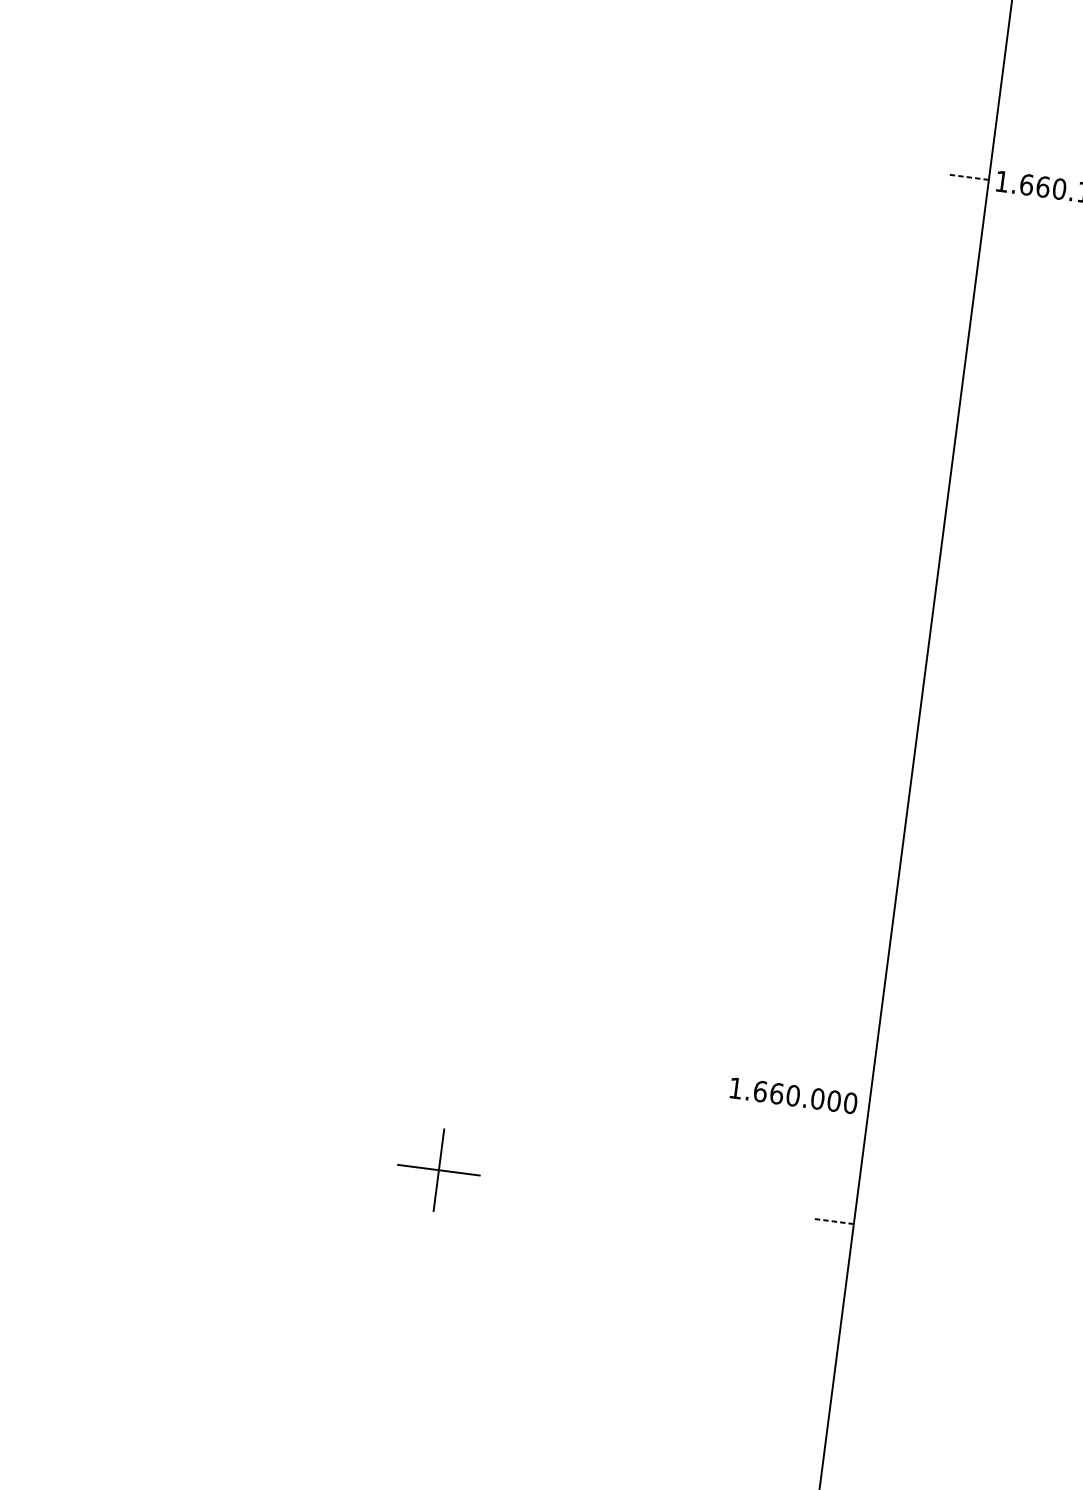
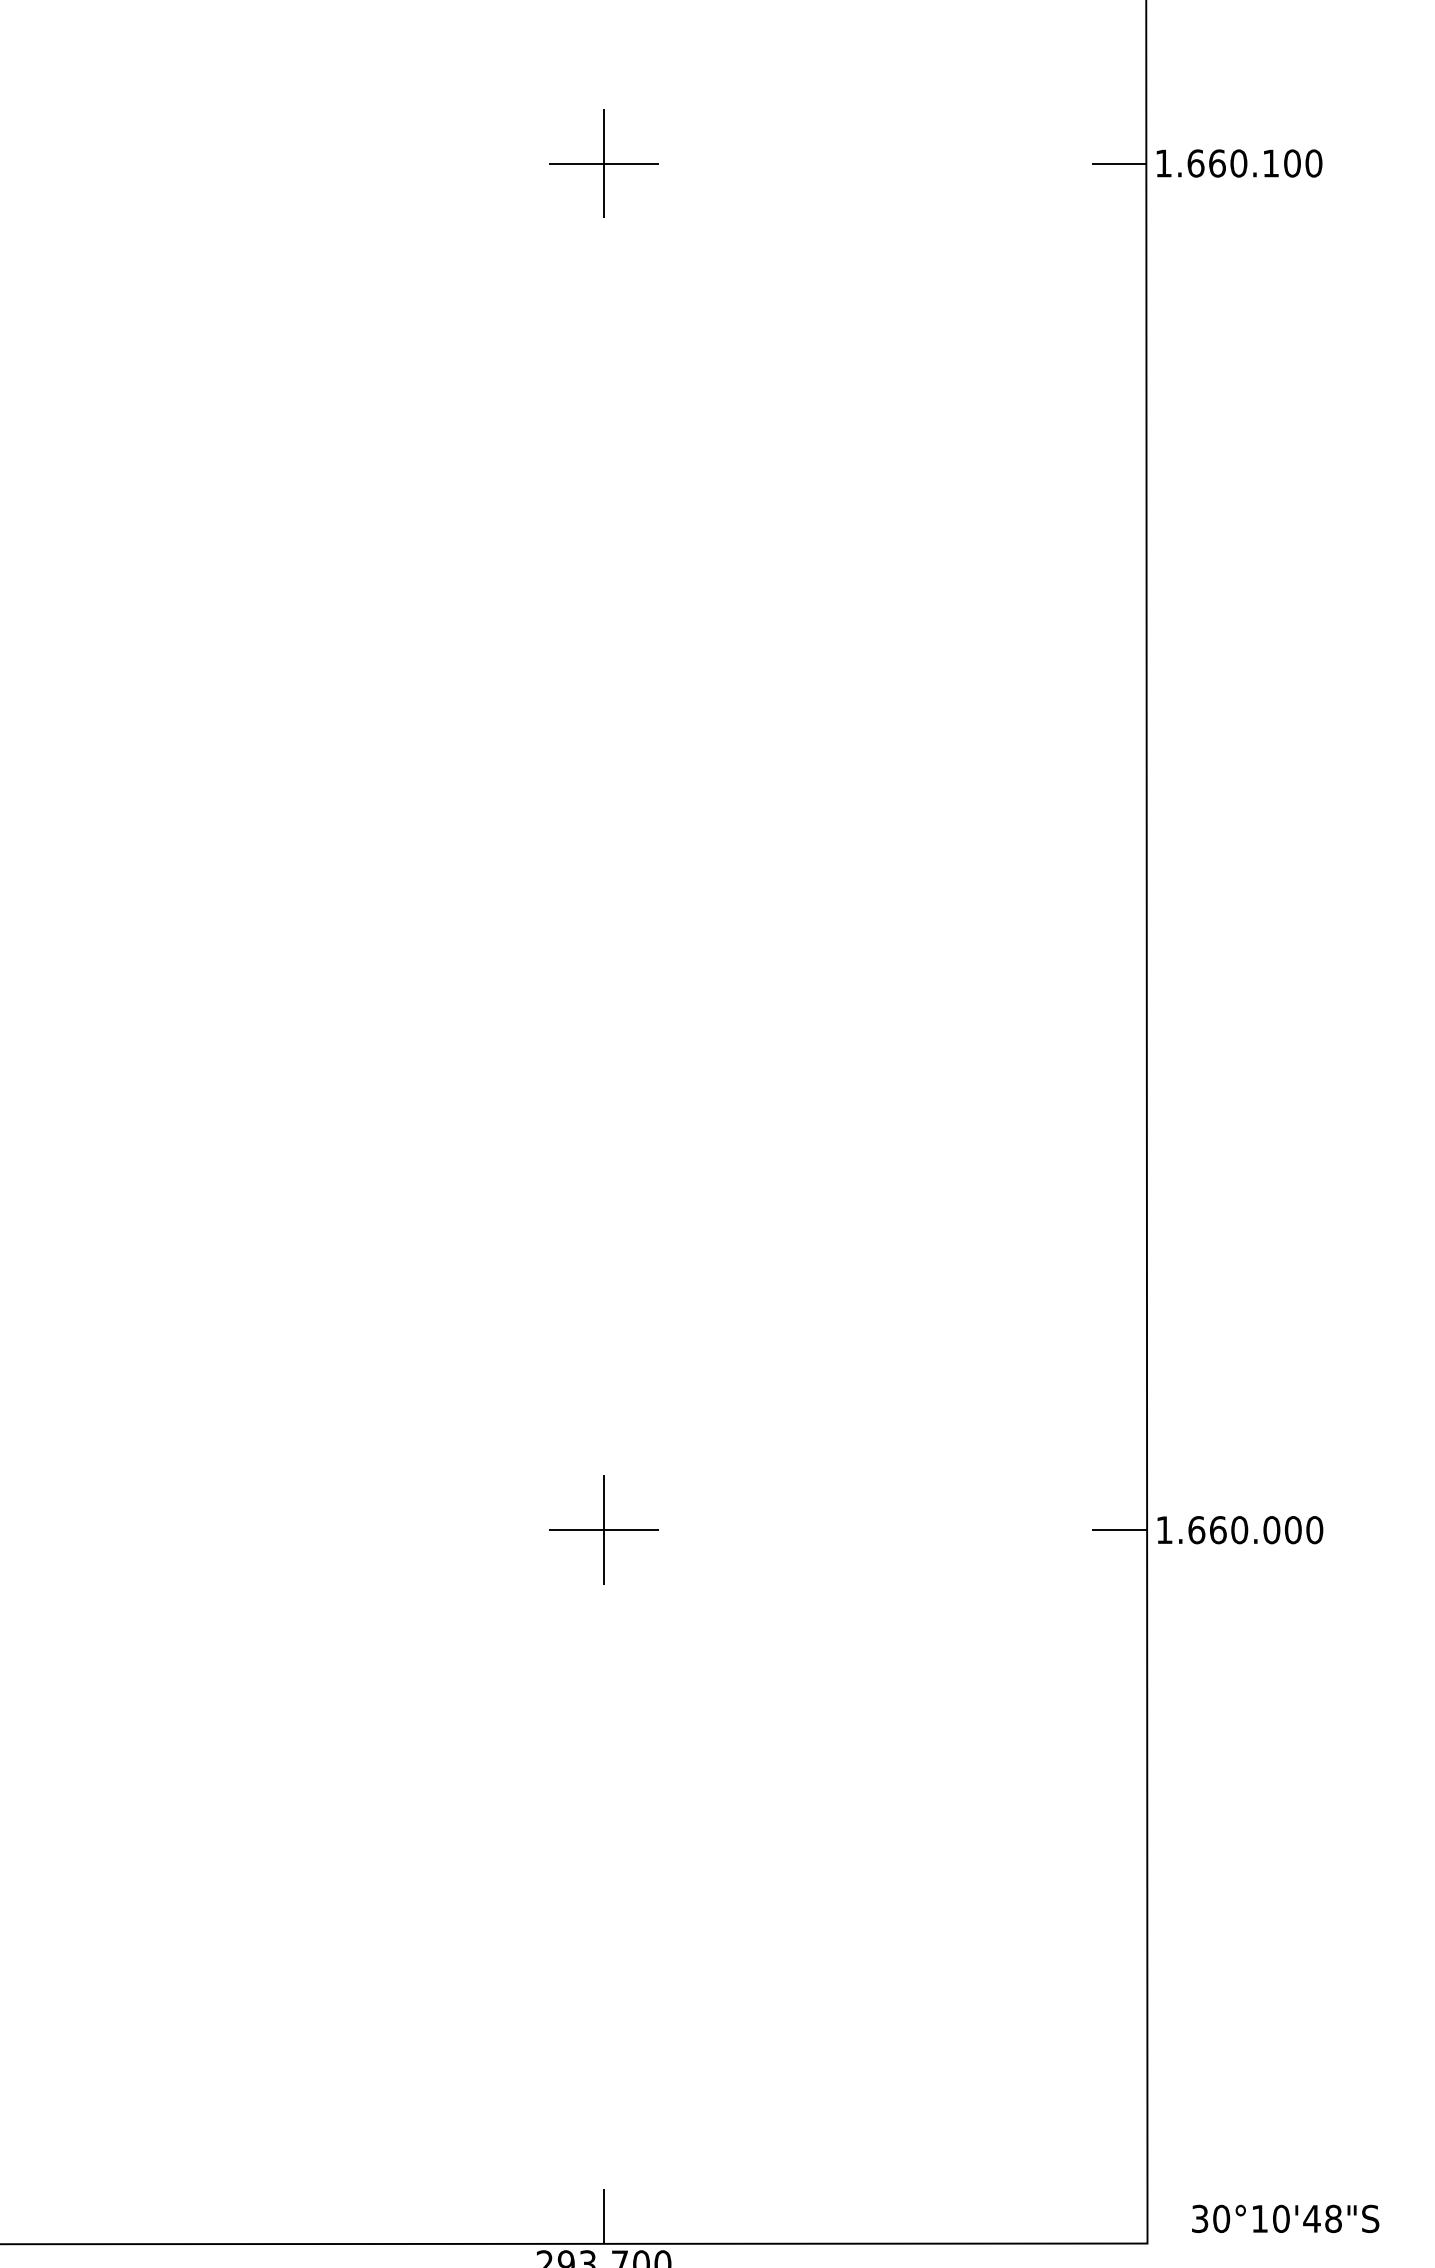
part: (574, 126) -> (603, 163), added
line: (967, 177) -> (1118, 163), dashed -> solid
text: (793, 1096) -> (1240, 1530), moved
line: (832, 1221) -> (1119, 1530), dashed -> solid

